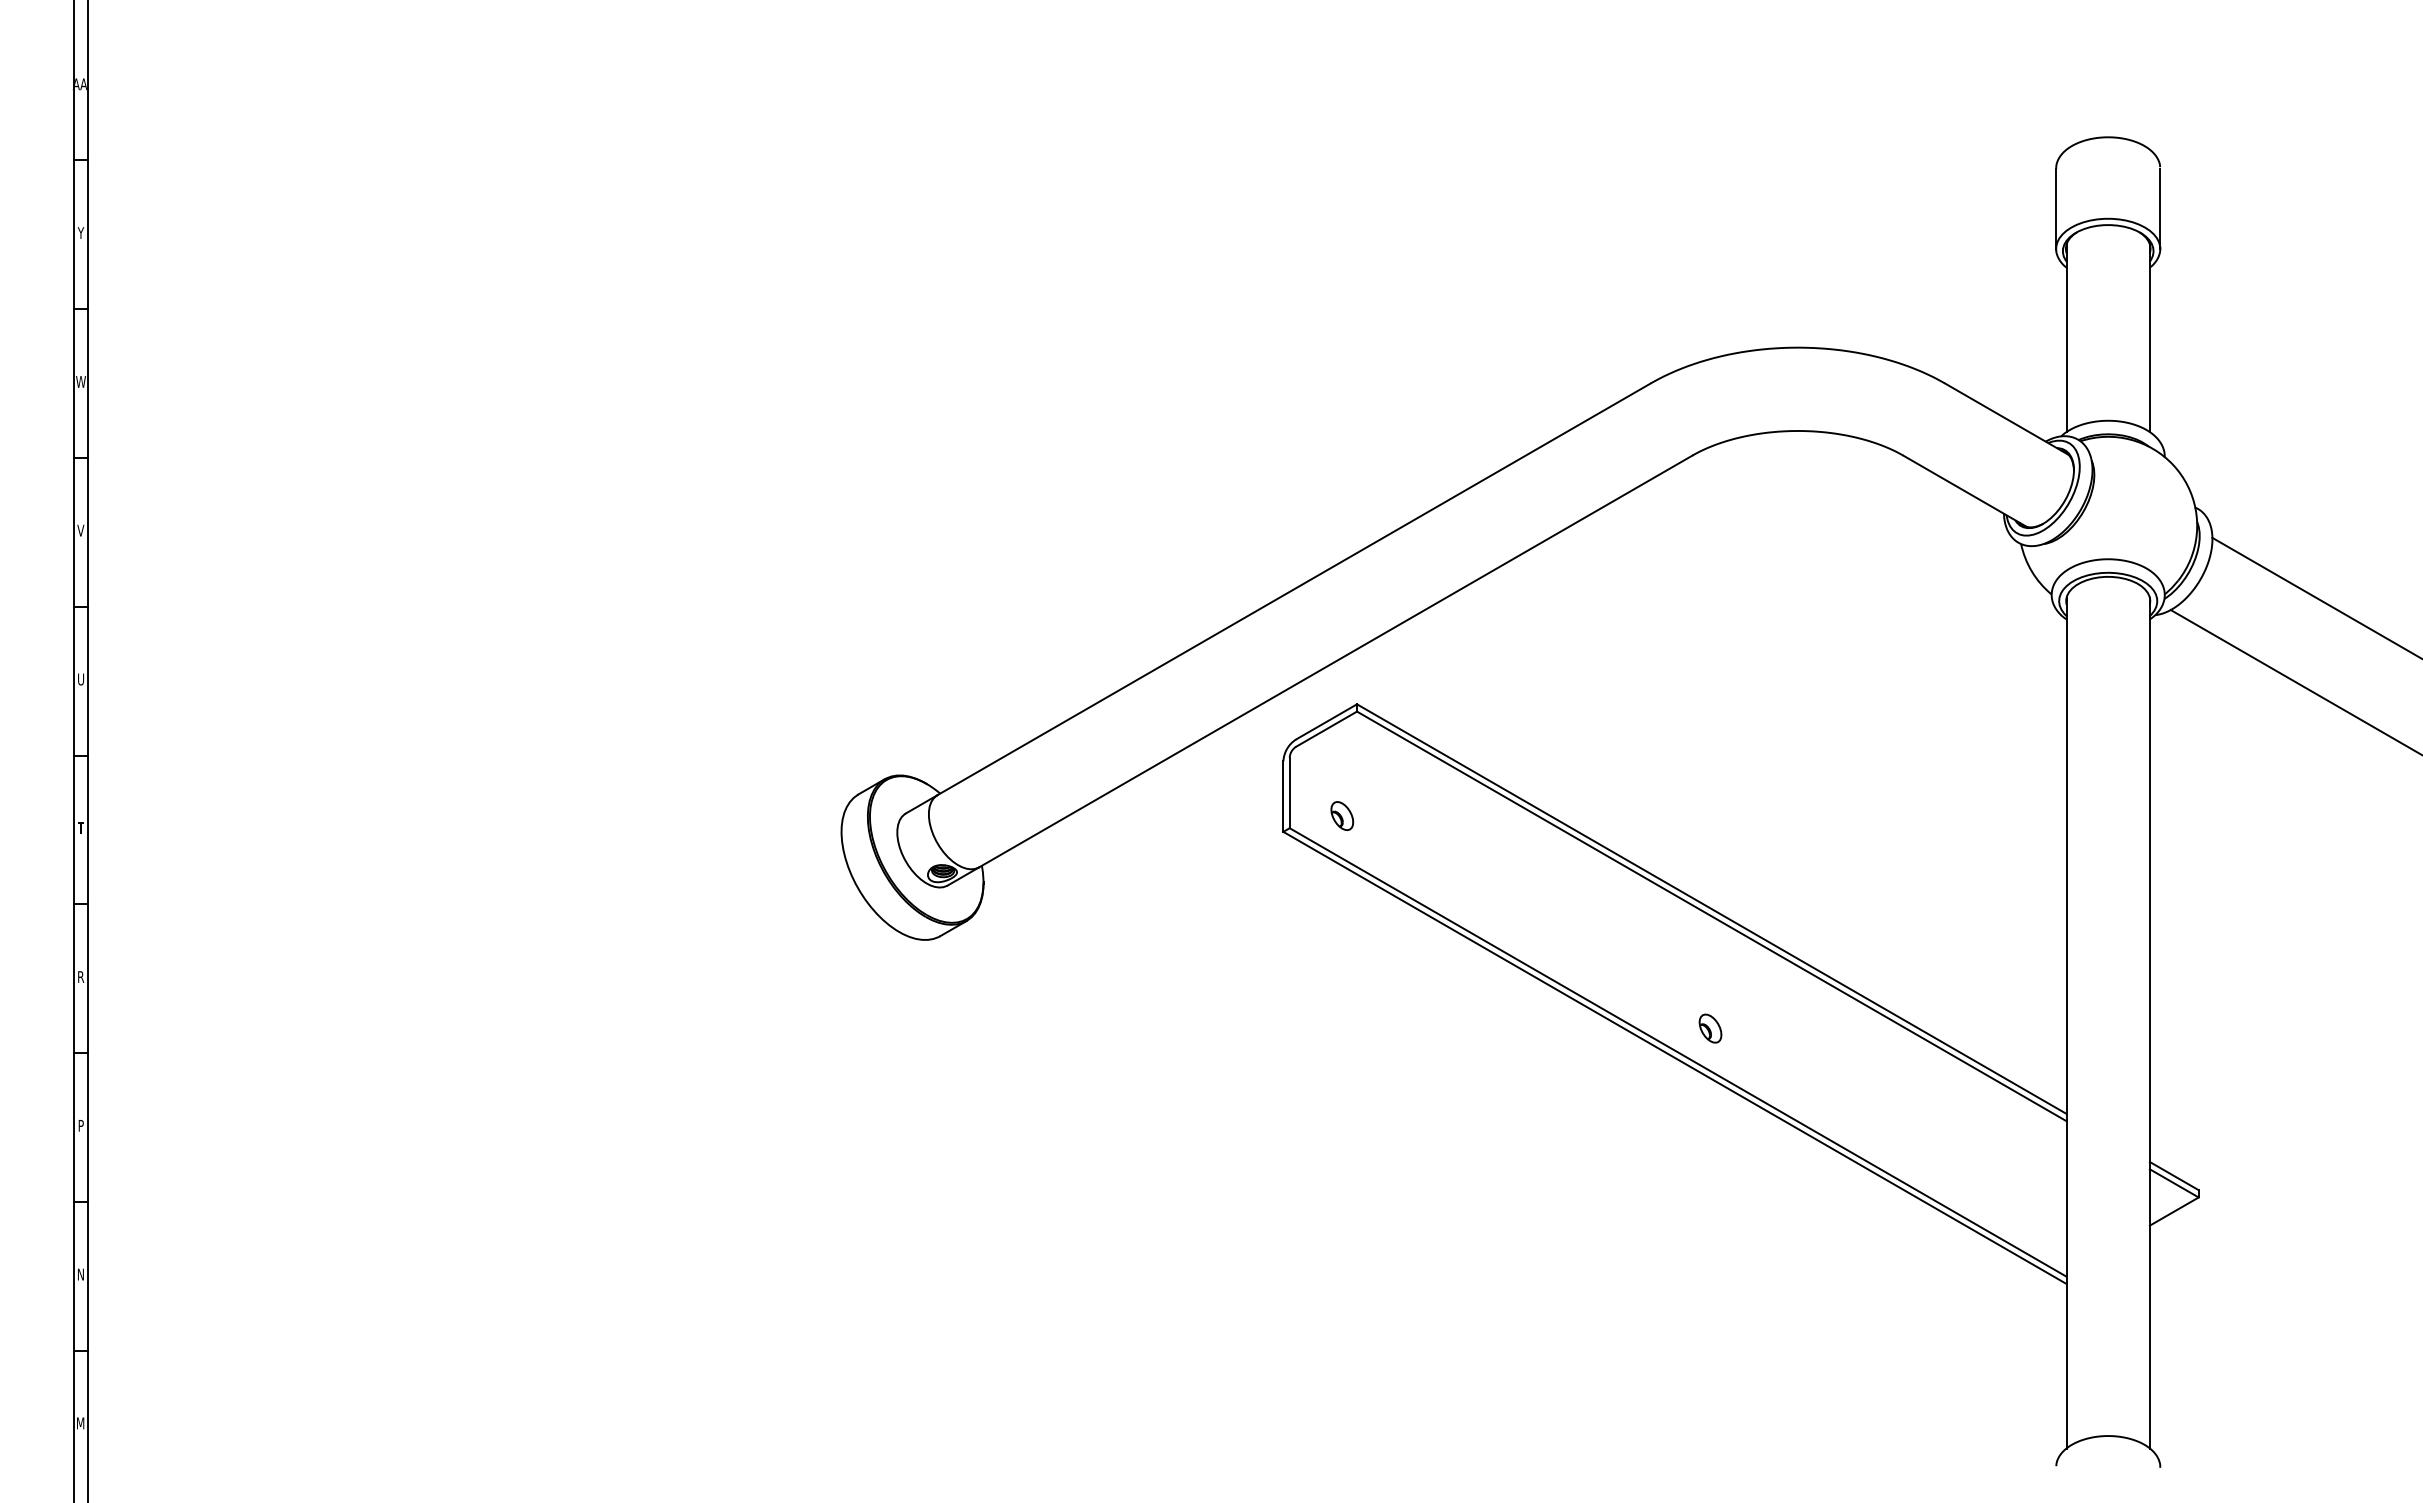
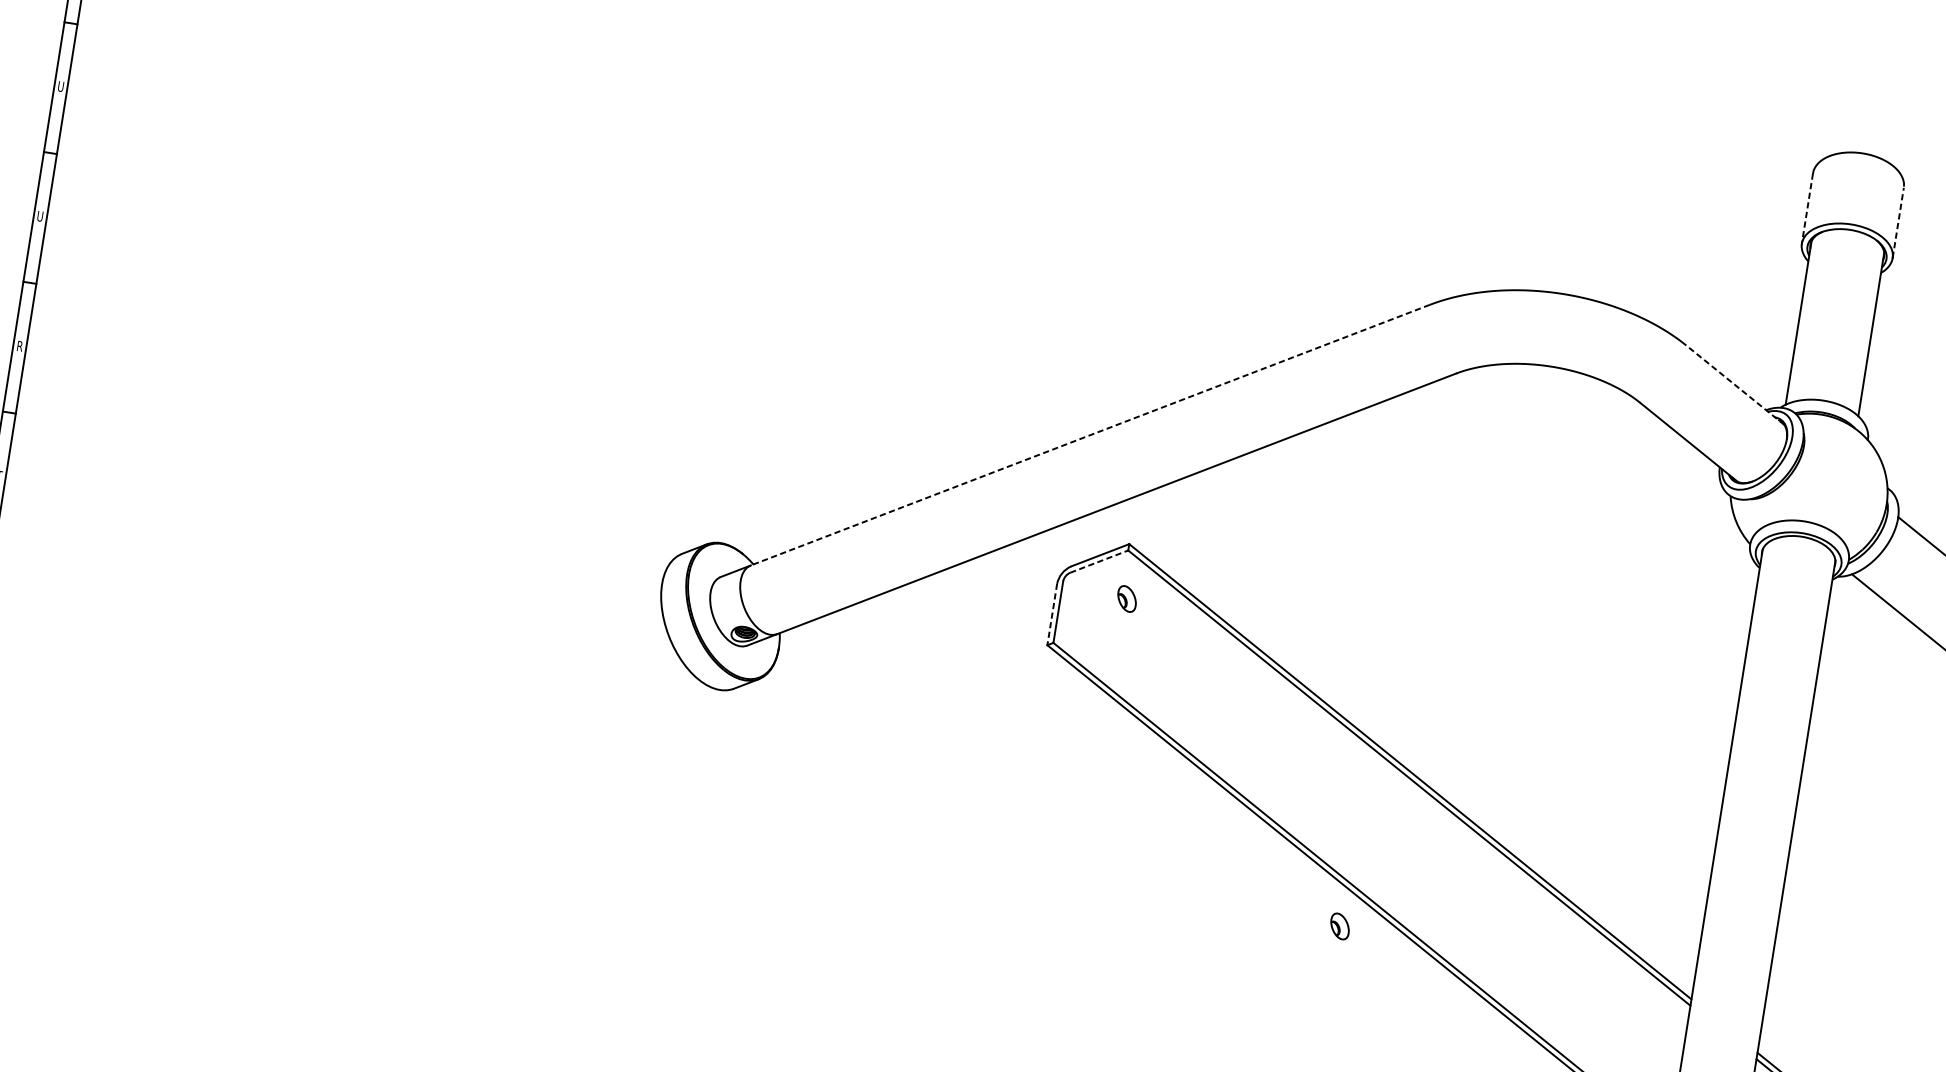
line: (2160, 208) -> (1898, 222), solid -> dashed
line: (2056, 209) -> (1807, 209), solid -> dashed
text: (80, 381) -> (60, 86), W -> U
line: (2006, 419) -> (1735, 385), solid -> dashed
text: (80, 530) -> (39, 216), V -> U
line: (1294, 589) -> (1090, 435), solid -> dashed
text: (81, 679) -> (20, 346), U -> R
line: (1326, 728) -> (1099, 561), solid -> dashed
line: (1283, 797) -> (1052, 615), solid -> dashed
part: (1342, 815) -> (1127, 598), moved
part: (1710, 1028) -> (1340, 926), moved

